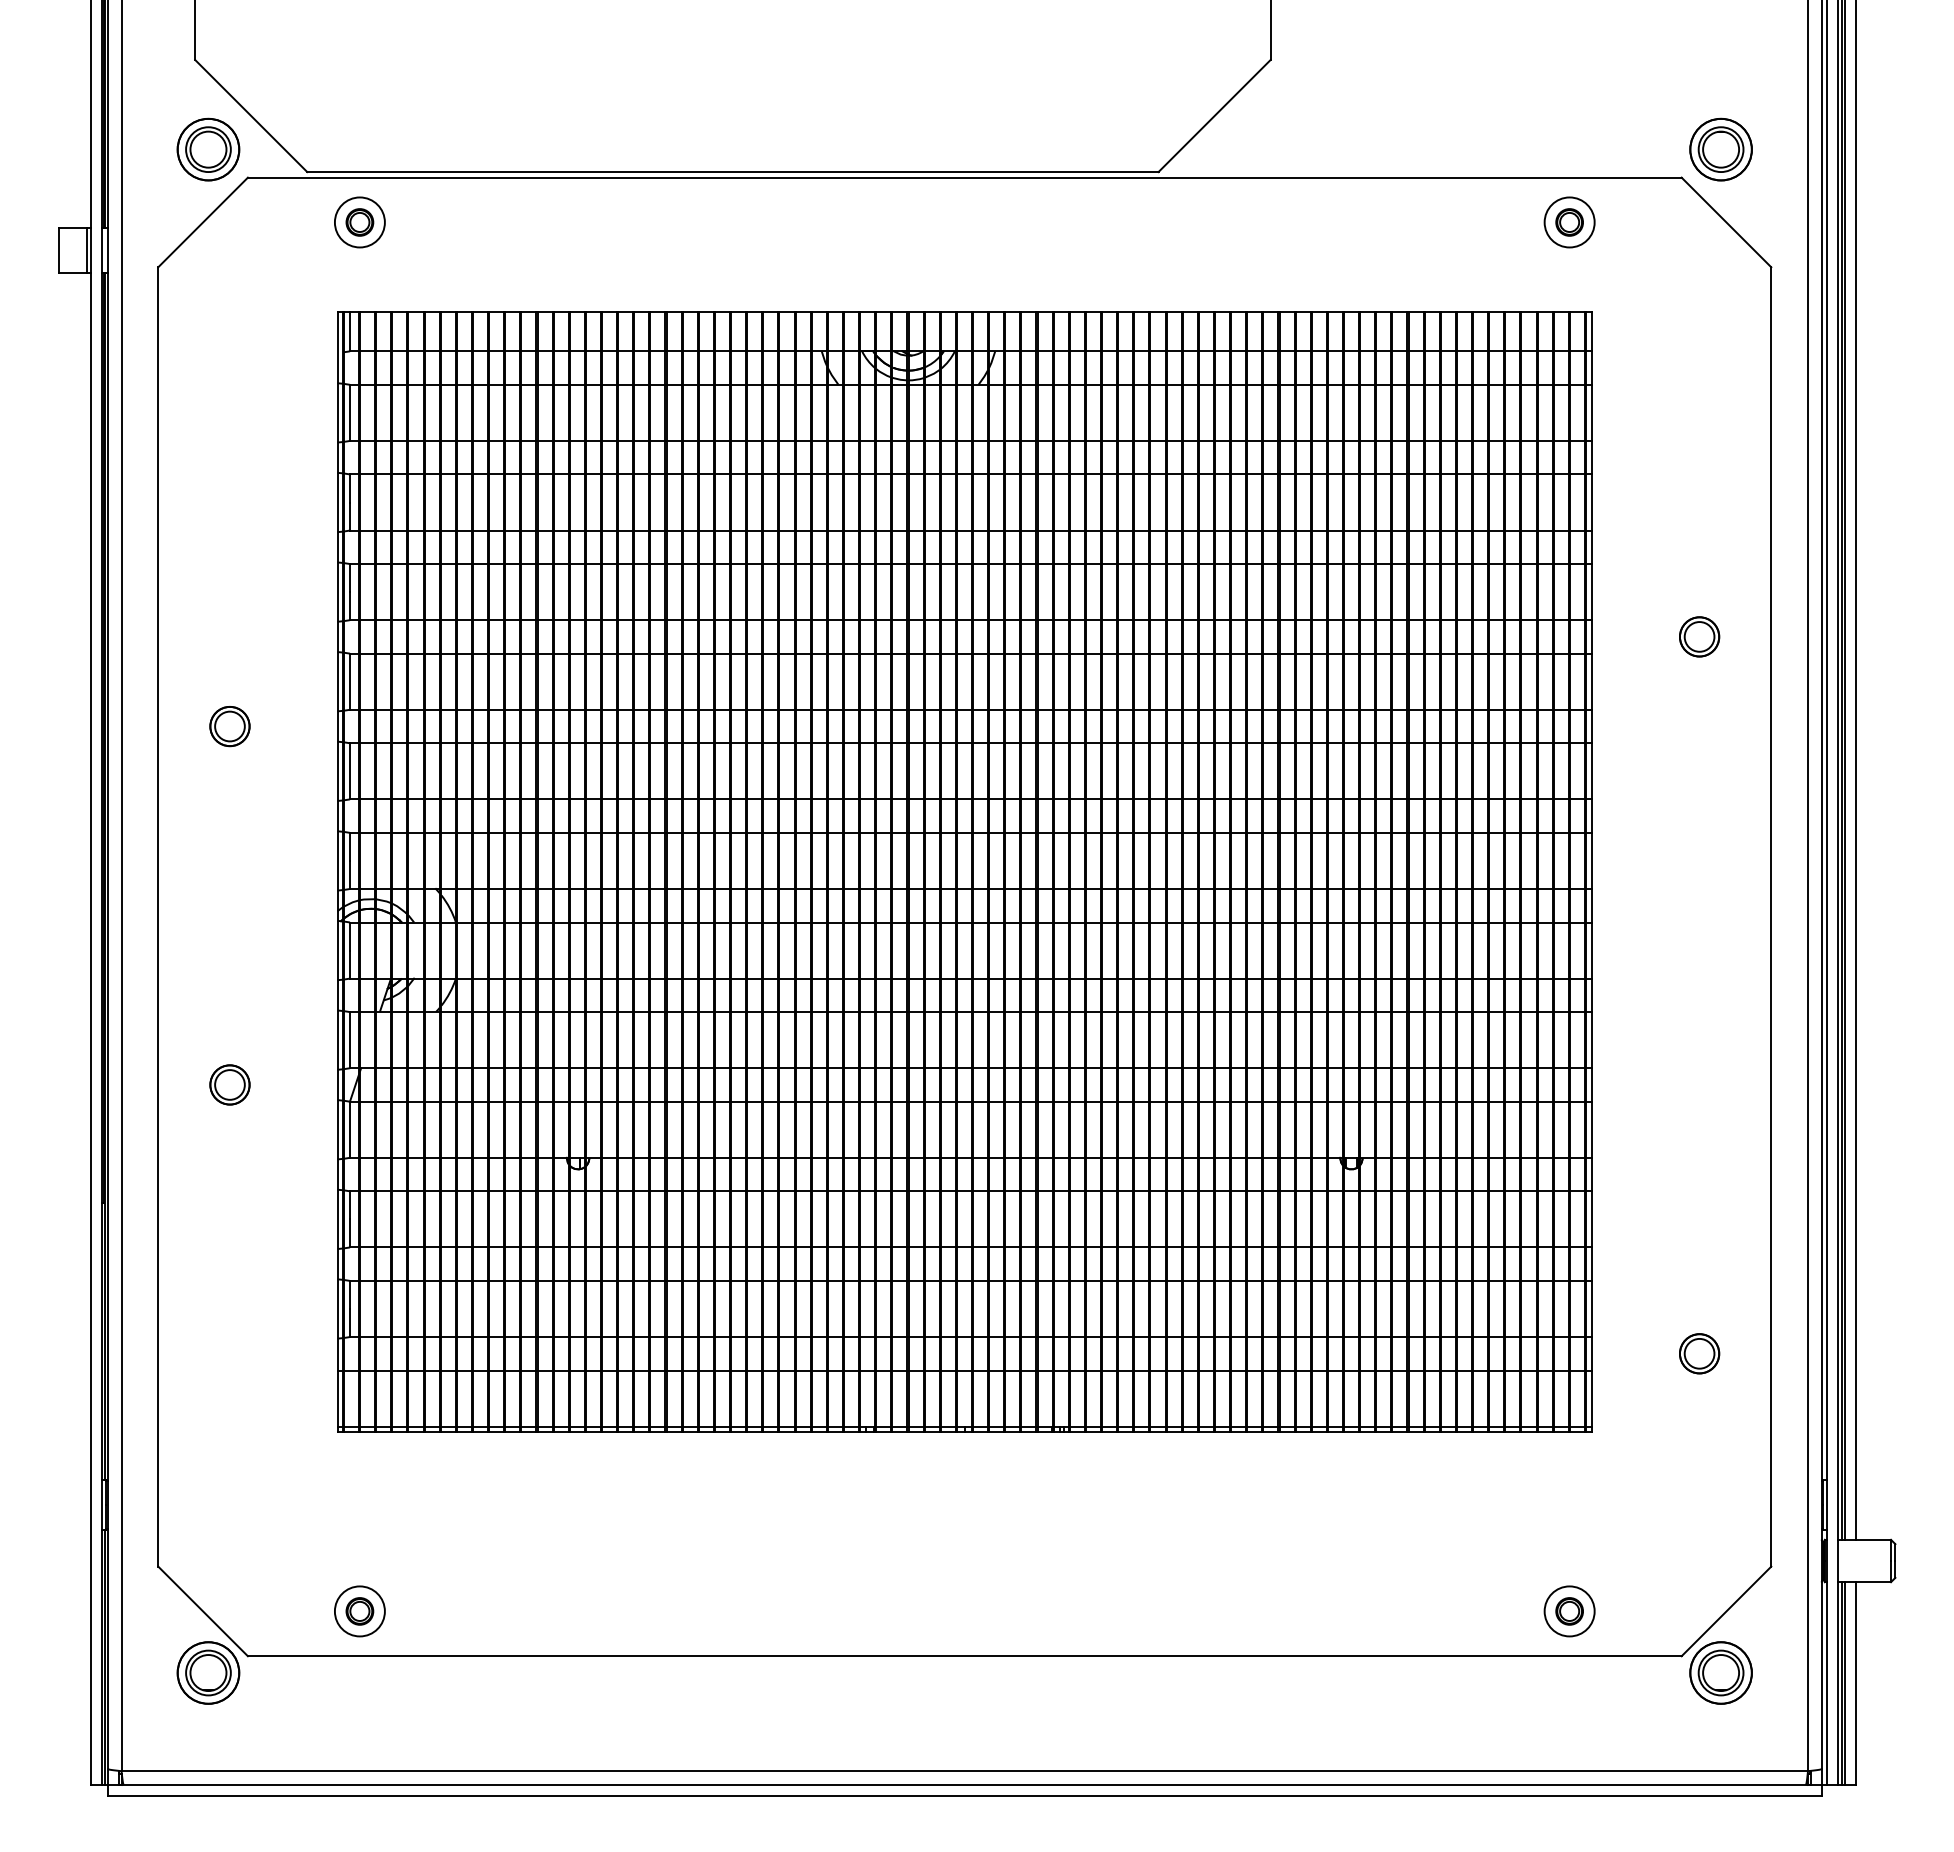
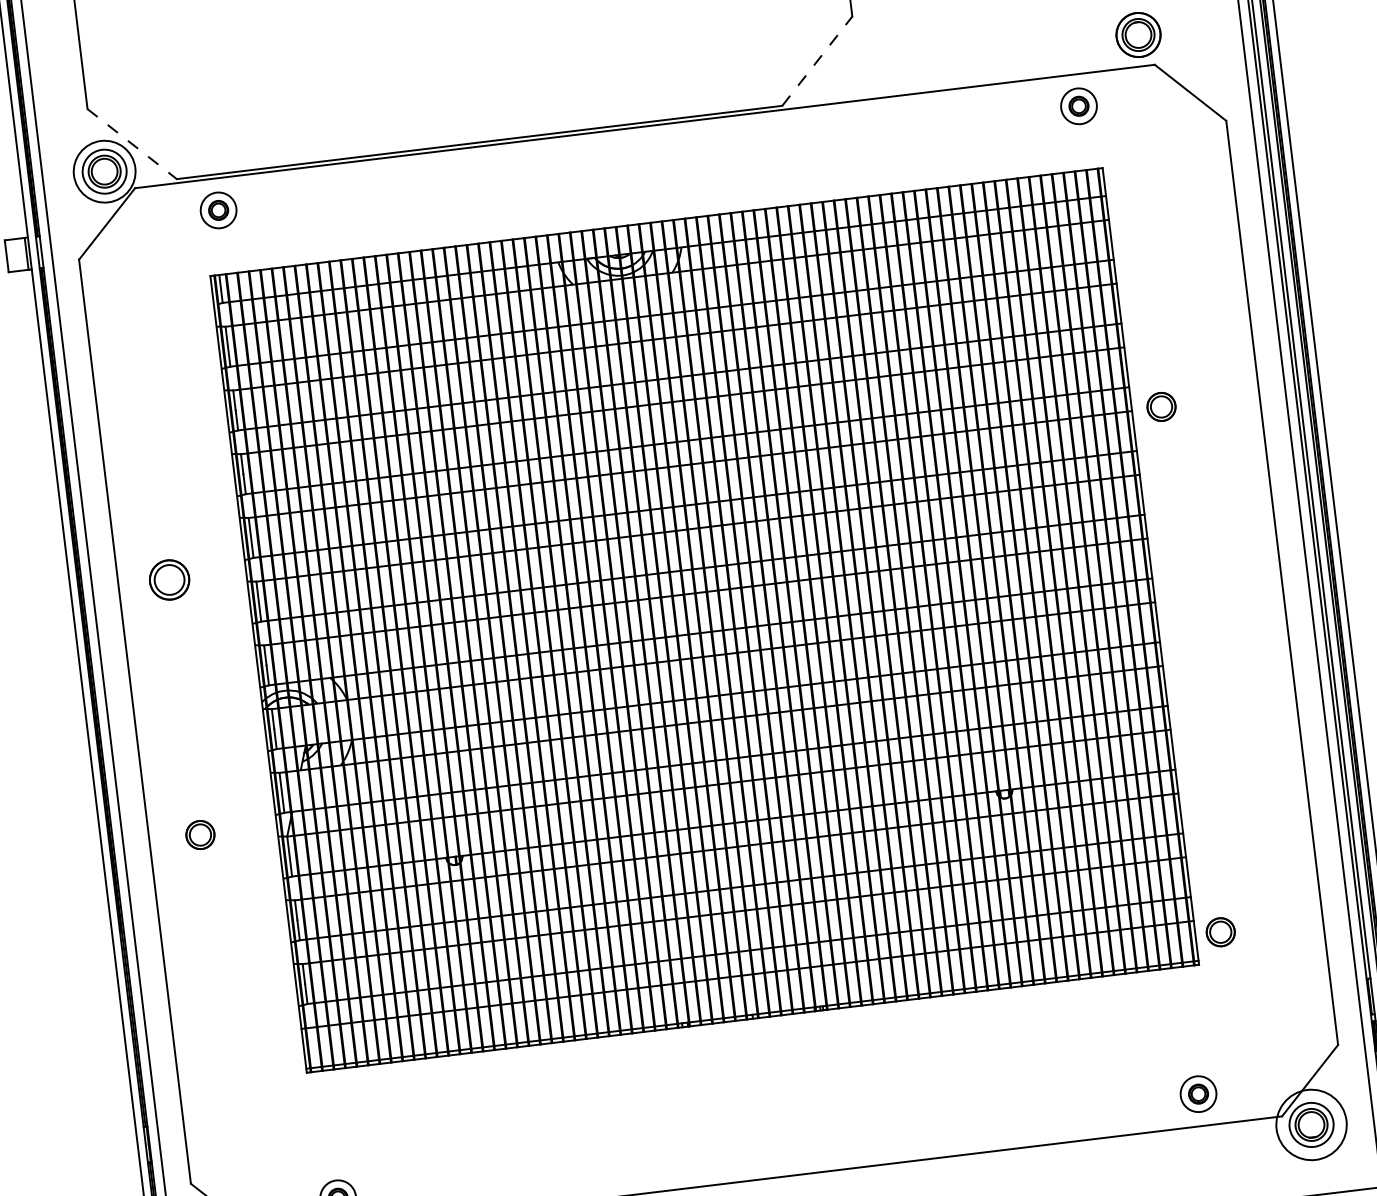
line: (1214, 115) -> (817, 60), solid -> dashed
line: (251, 116) -> (132, 144), solid -> dashed
circle: (208, 149) -> (104, 171), size x1.4
part: (1720, 149) -> (1138, 34), moved
part: (1699, 636) -> (1161, 406), moved
part: (229, 726) -> (169, 580), size x1.4
part: (1699, 1353) -> (1220, 932), moved
circle: (1720, 1672) -> (1311, 1124), size x1.6

